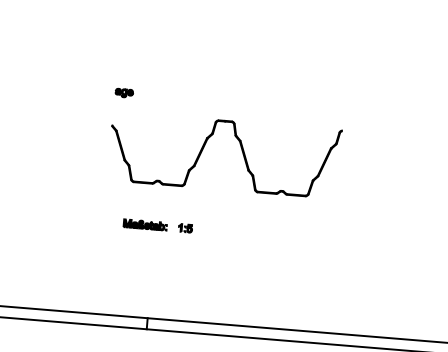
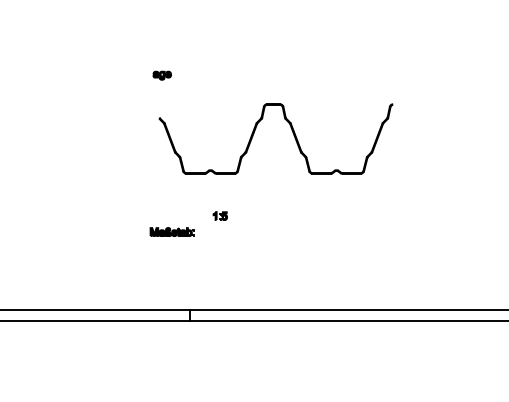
part: (124, 93) -> (162, 75), moved
part: (241, 151) -> (292, 133), moved
part: (144, 224) -> (171, 231), moved

